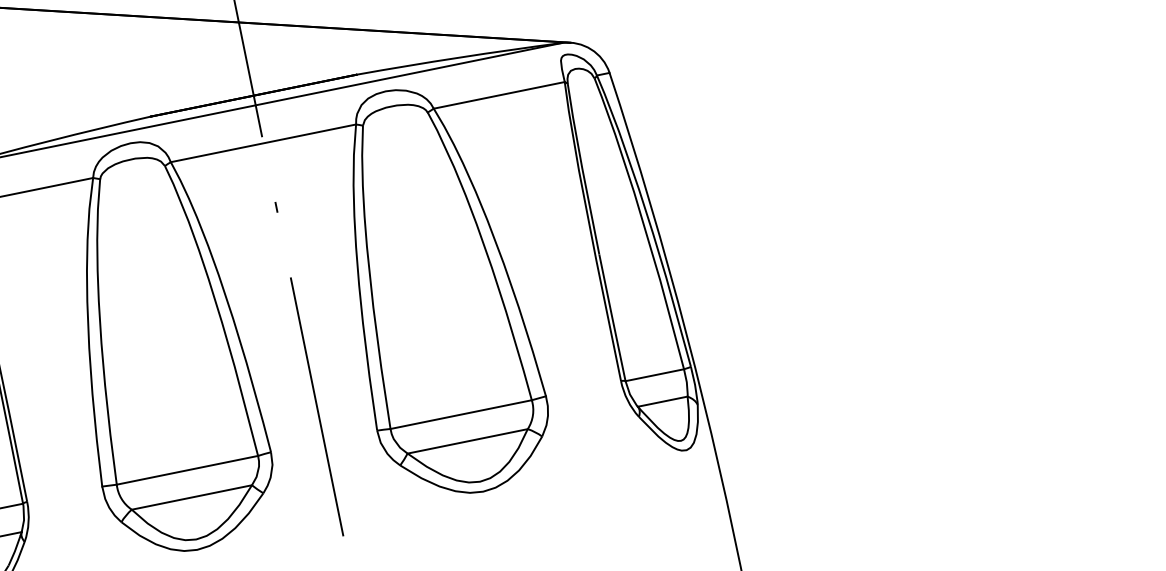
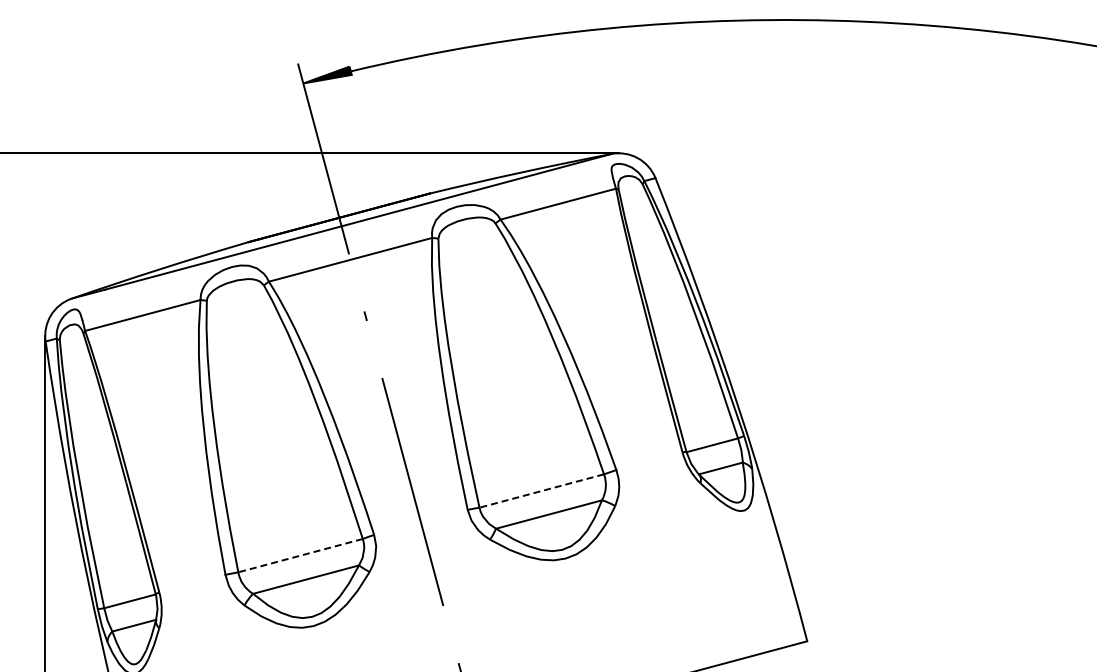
line: (460, 415) -> (541, 491), solid -> dashed
line: (187, 470) -> (300, 555), solid -> dashed

